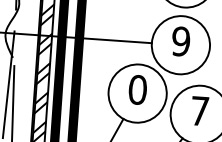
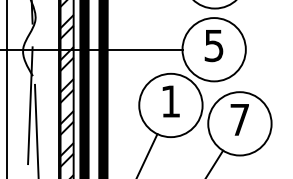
text: (180, 41) -> (213, 45), 9 -> 5
text: (137, 89) -> (170, 101), 0 -> 1

